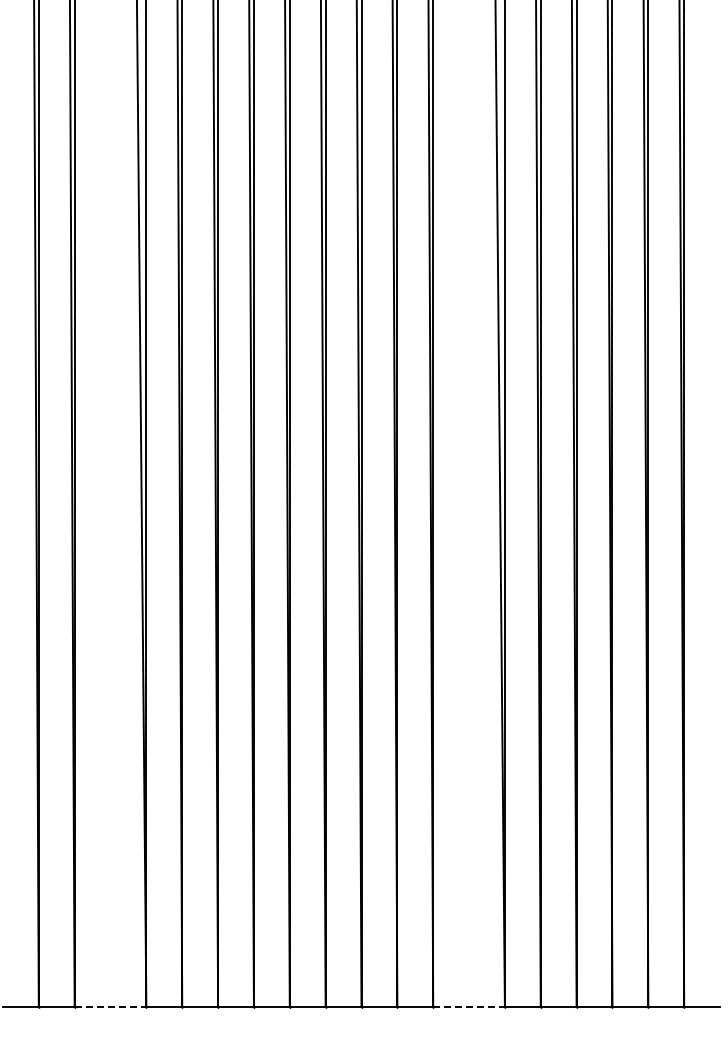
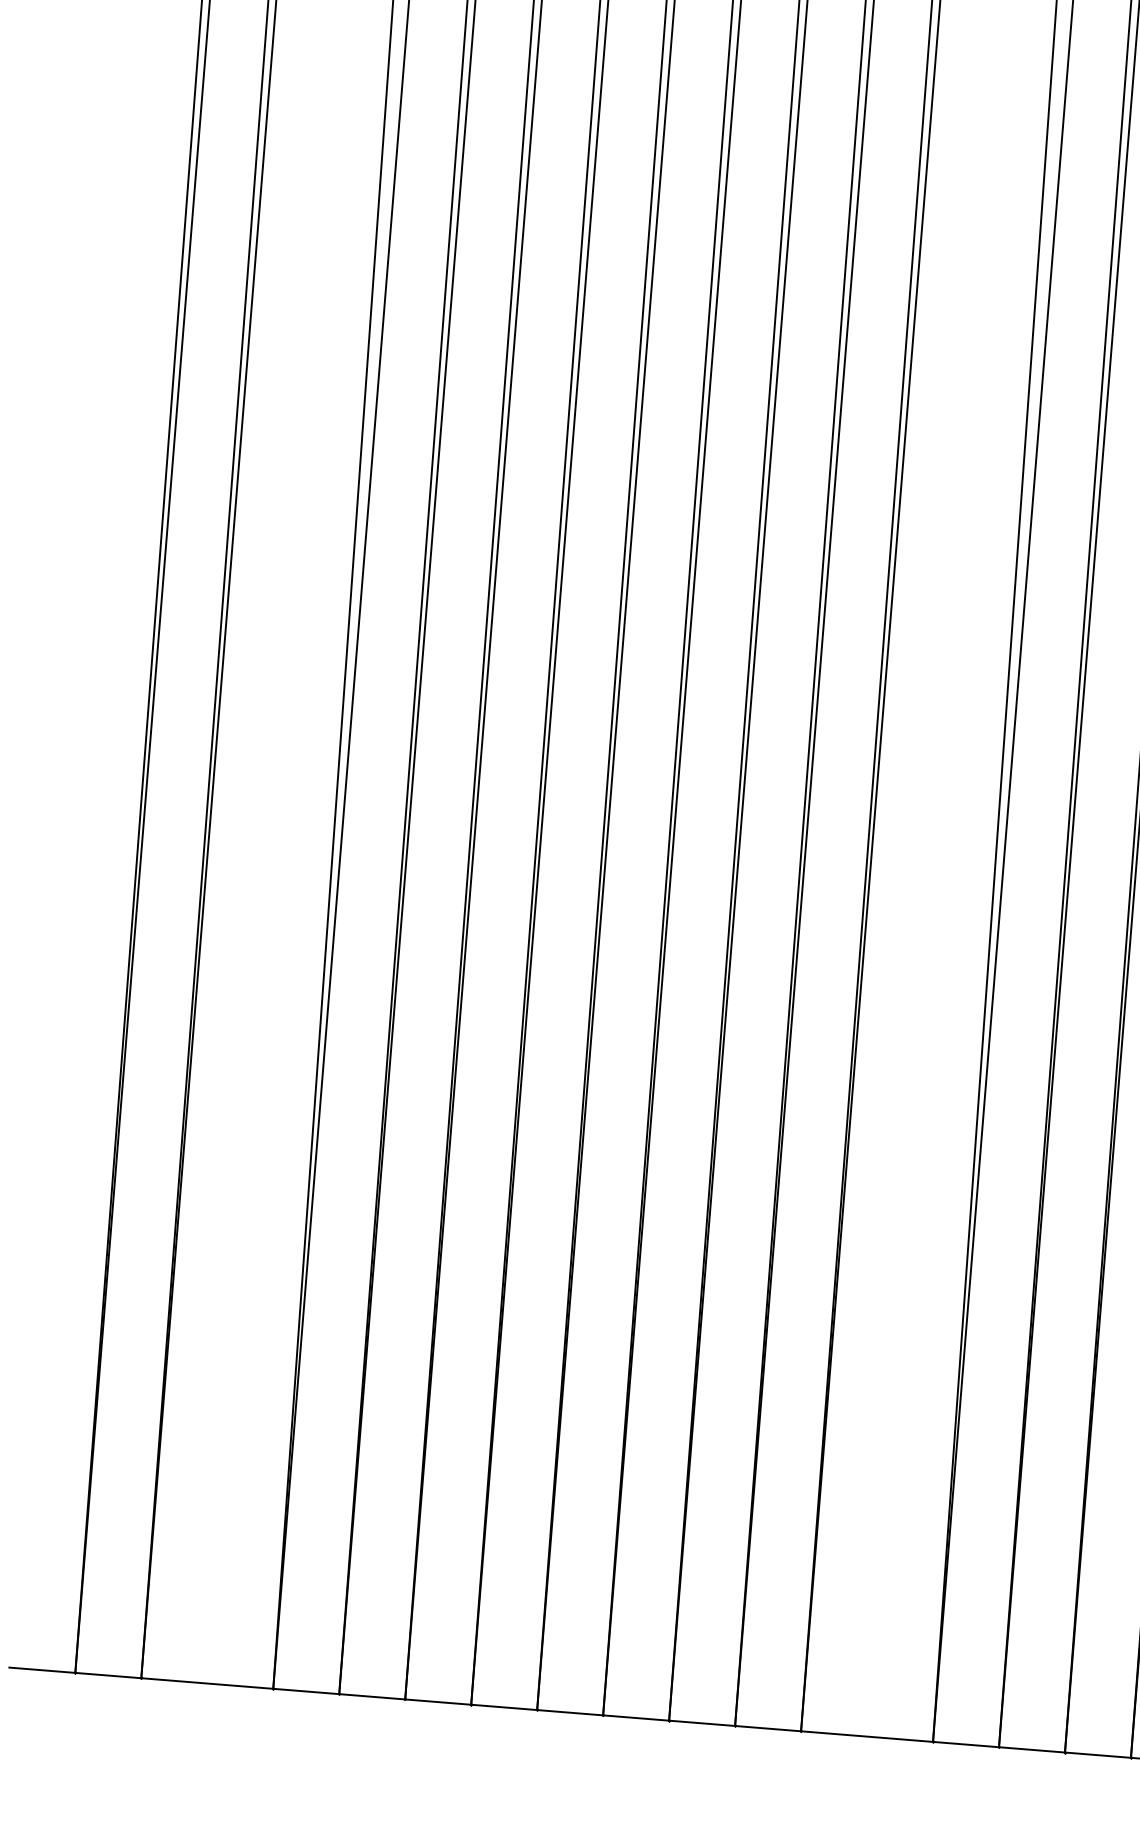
line: (110, 1007) -> (207, 1684), dashed -> solid
line: (469, 1007) -> (867, 1737), dashed -> solid

